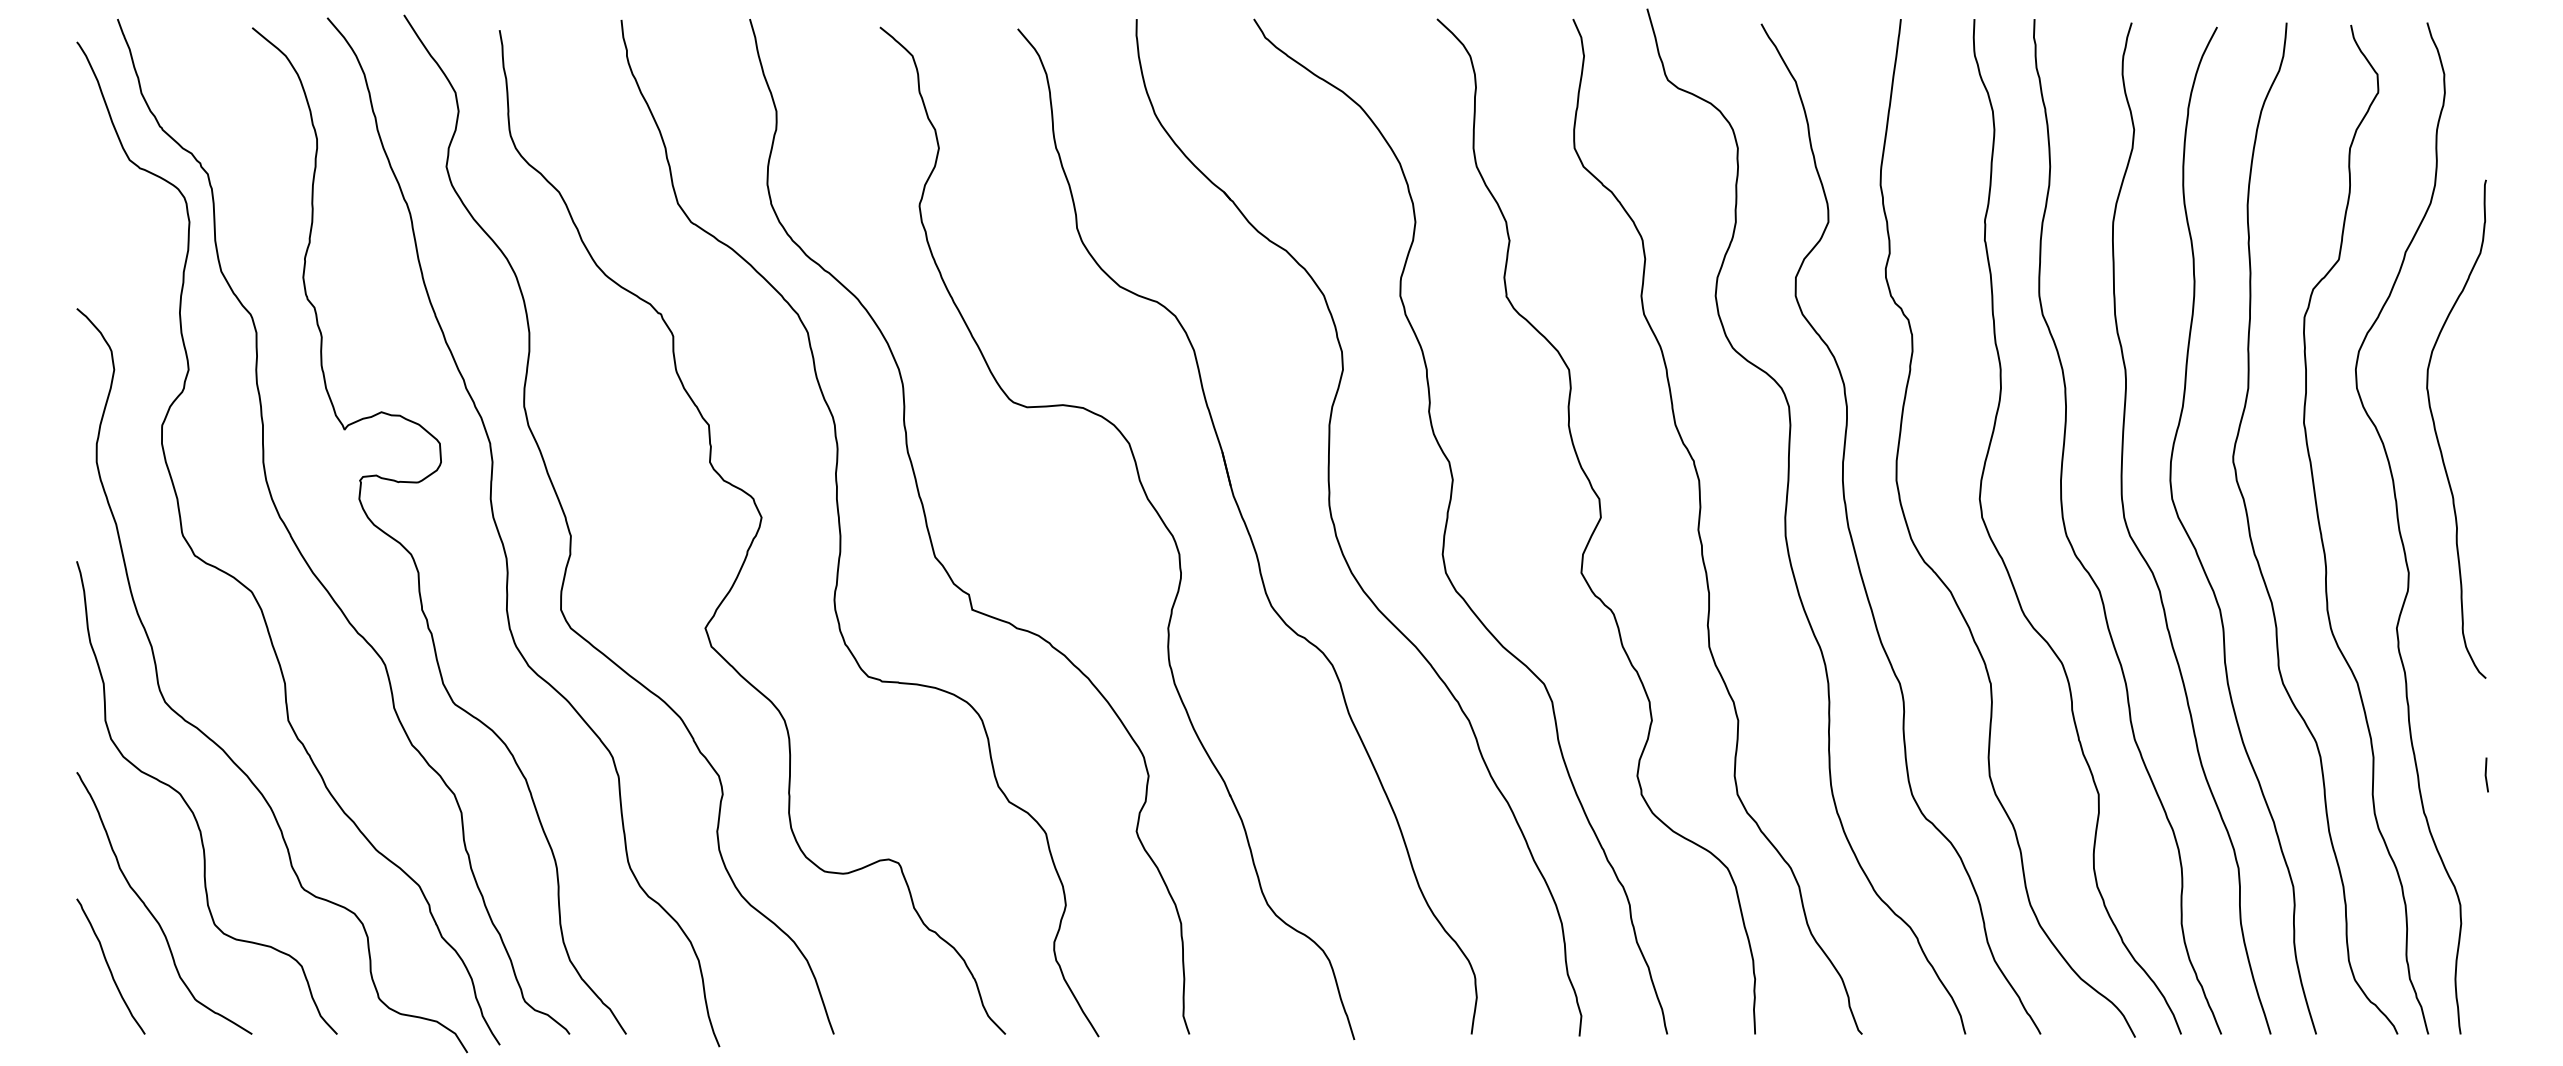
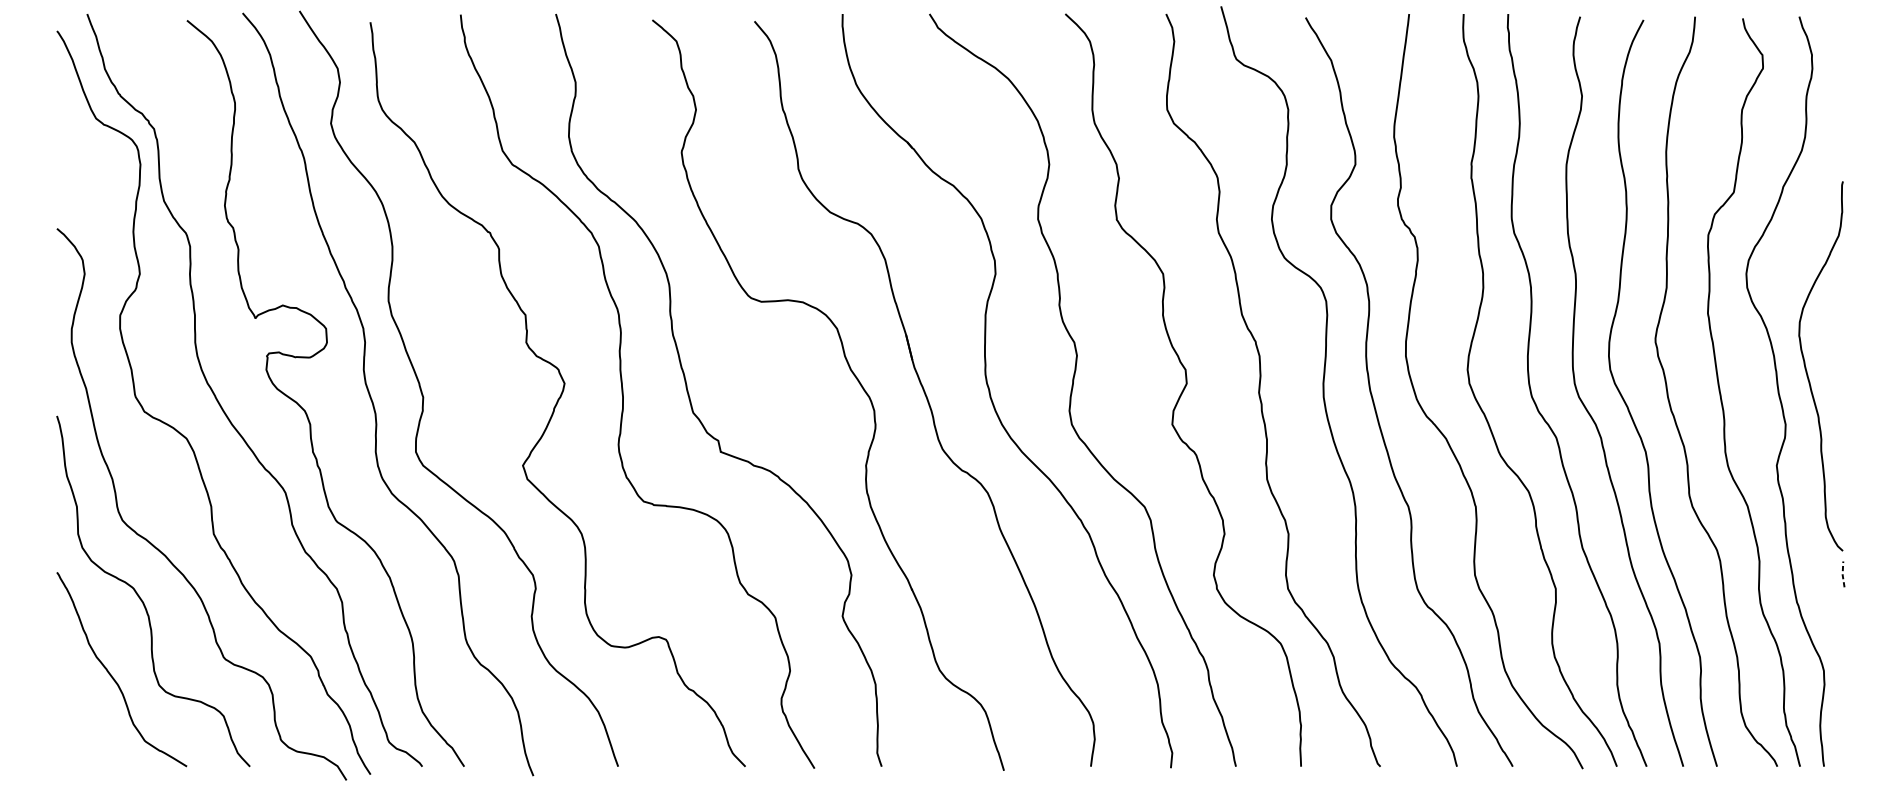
curve: (2437, 434) -> (1806, 370), moved
line: (2485, 775) -> (1842, 574), solid -> dashed
curve: (109, 966) -> (81, 716), removed

